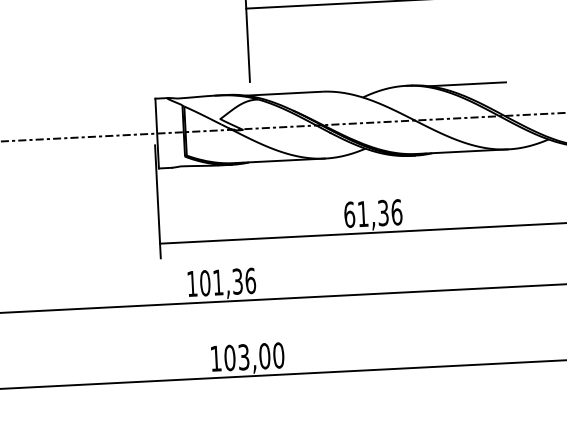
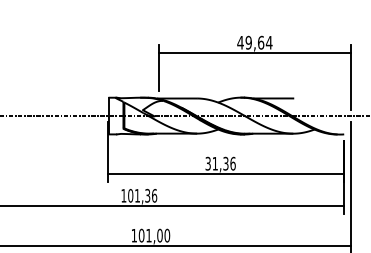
text: (348, 214) -> (207, 163), 61,36 -> 31,36
text: (242, 356) -> (148, 235), 103,00 -> 101,00

